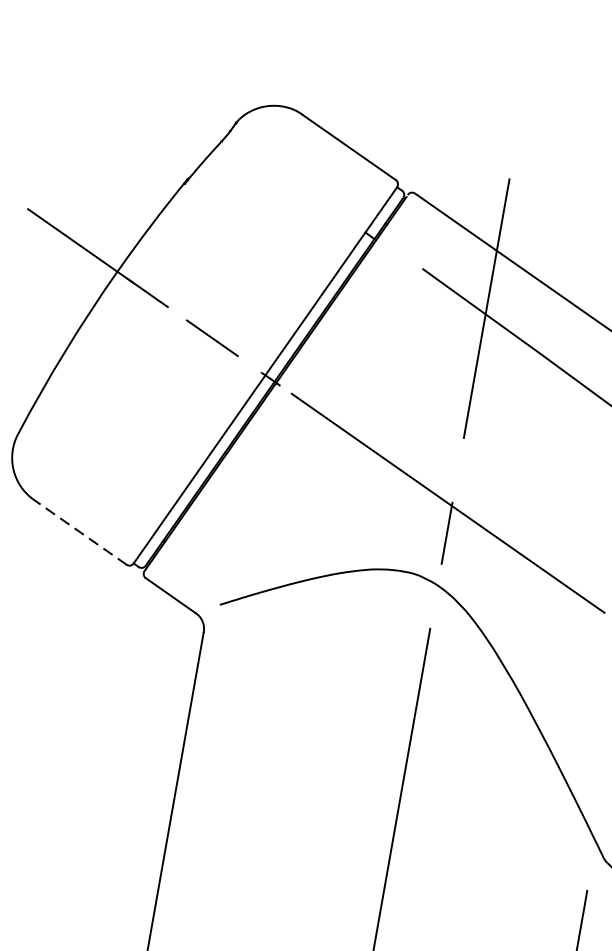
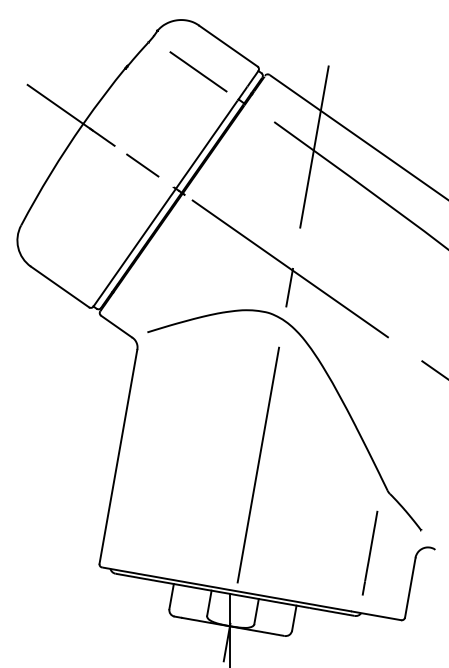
line: (301, 188) -> (198, 71), added
line: (80, 533) -> (60, 287), dashed -> solid

